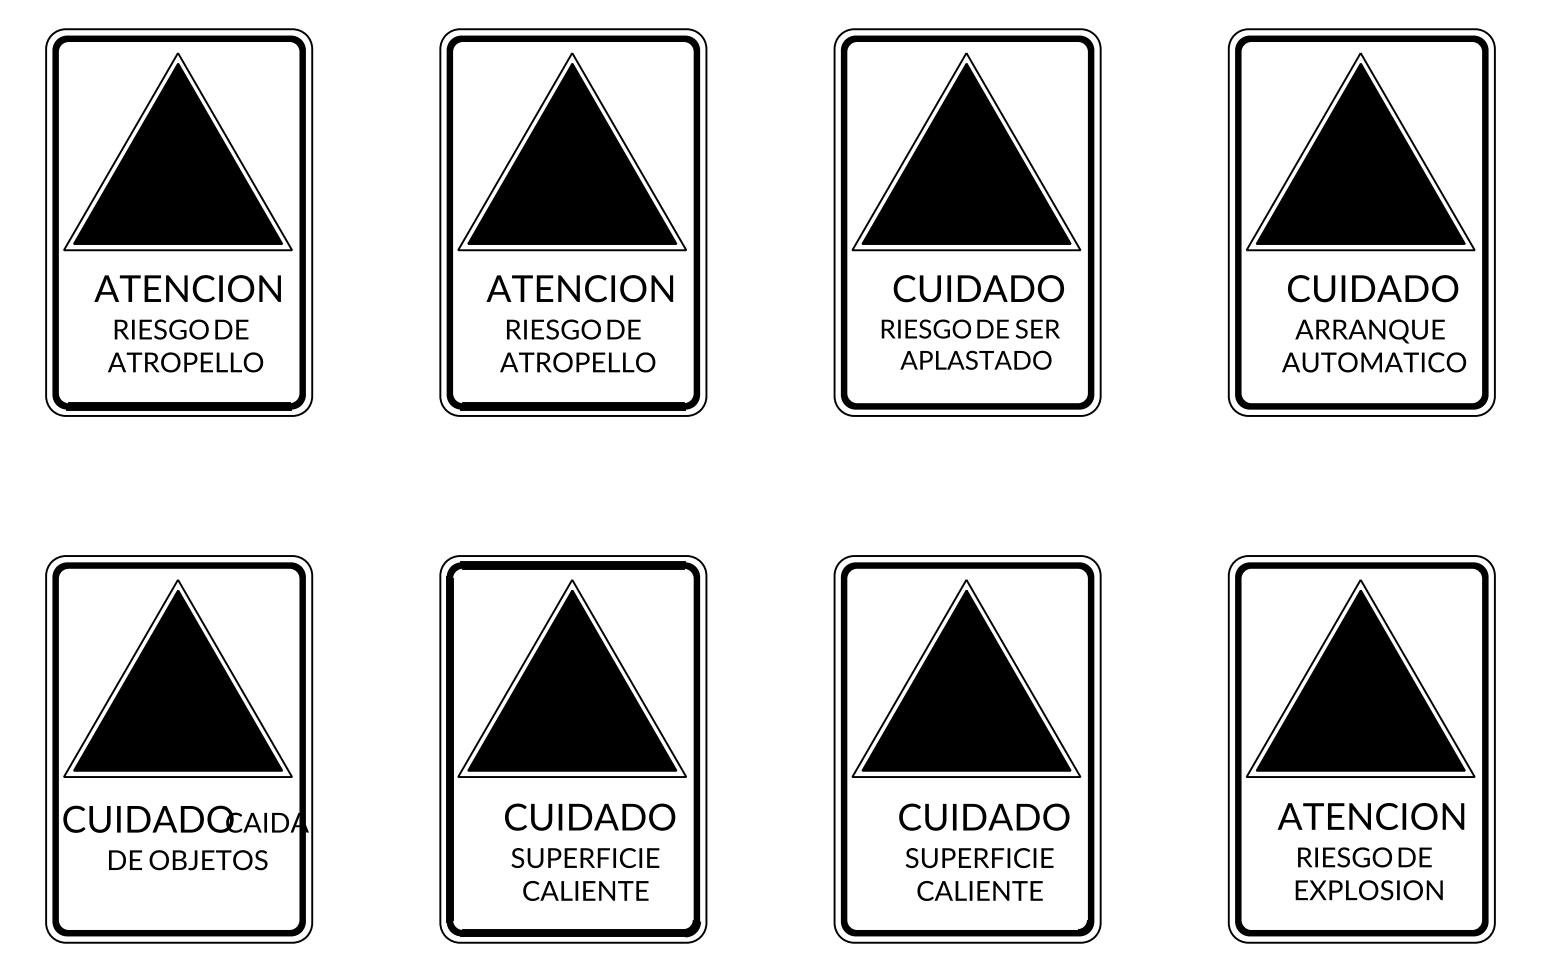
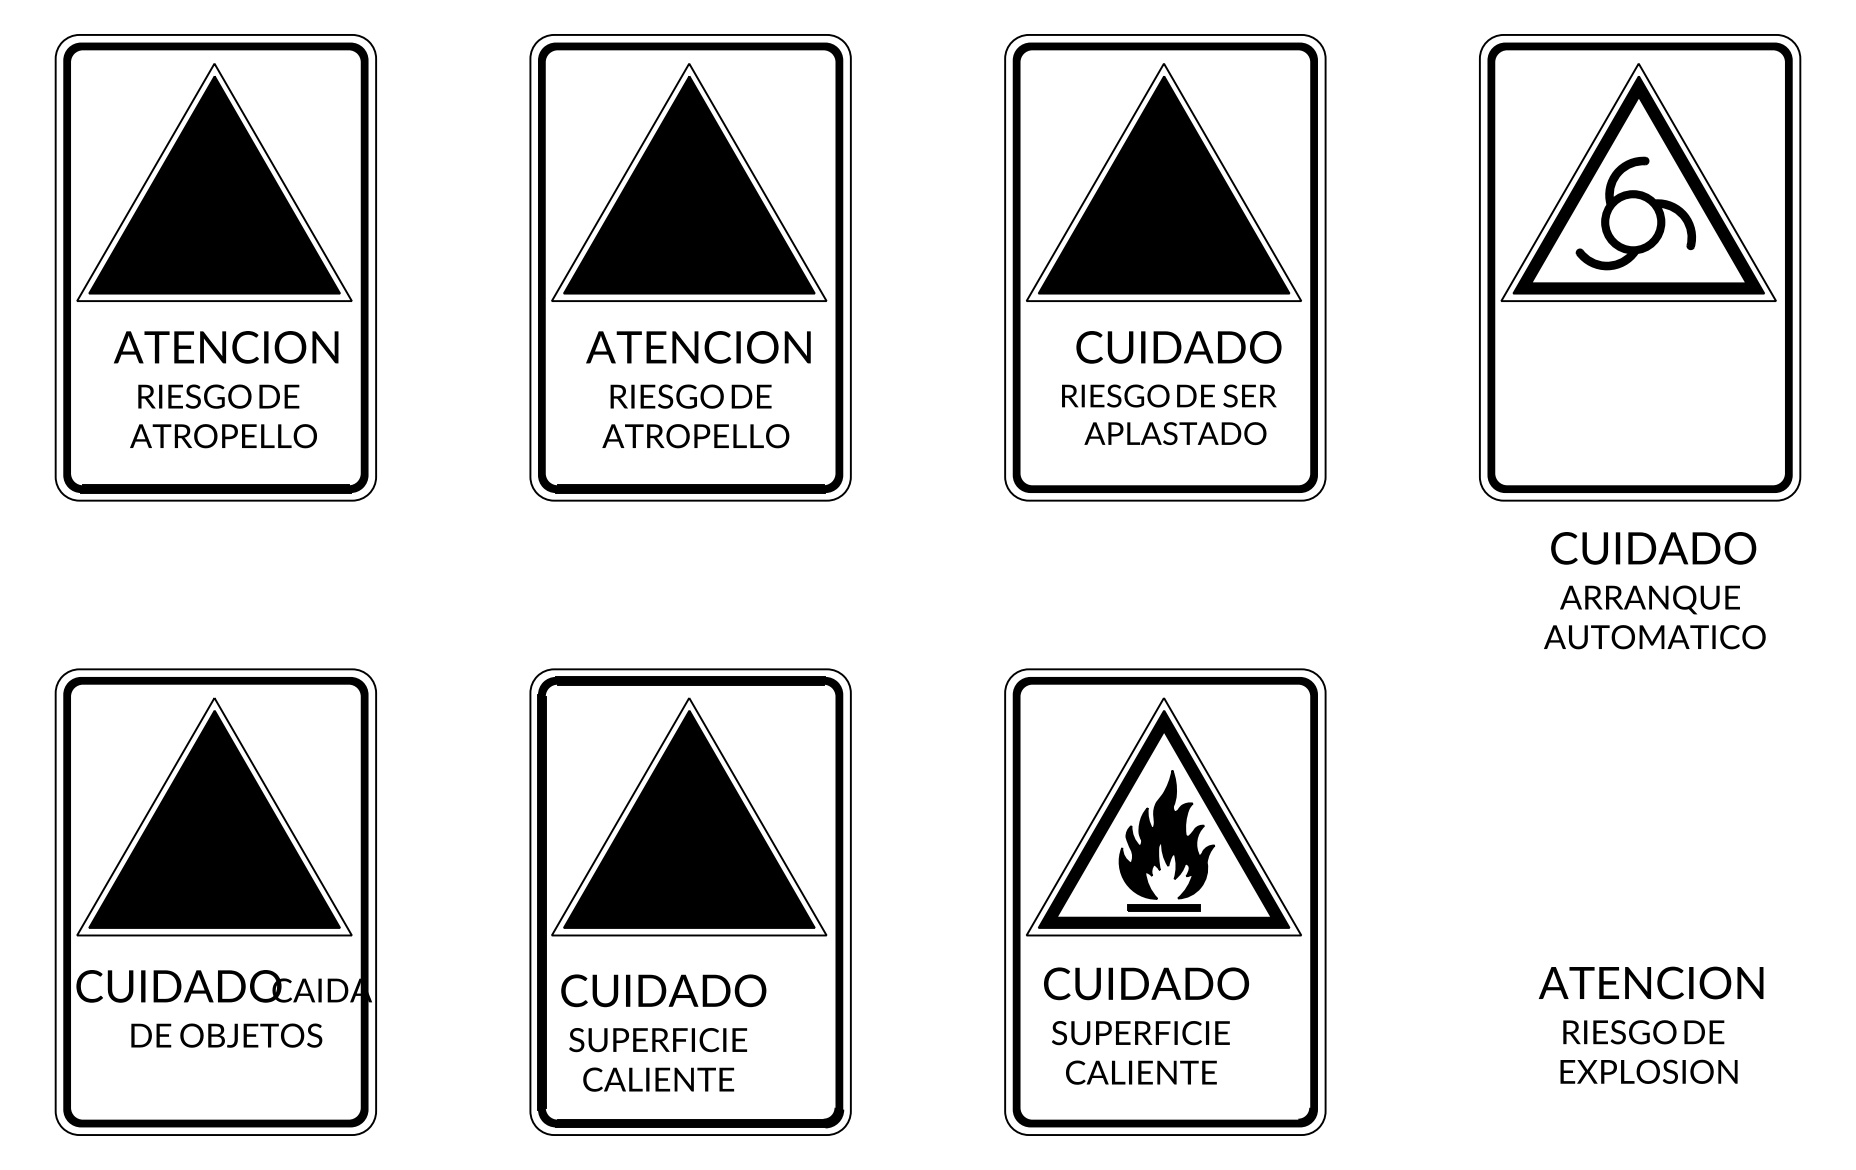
fill: (1360, 157) -> (1638, 189), removed
text: (1373, 323) -> (1654, 590), moved
fill: (966, 684) -> (1163, 824), removed
part: (1362, 748) -> (1640, 901), removed
text: (589, 851) -> (663, 1032), moved
text: (984, 851) -> (1146, 1025), moved

